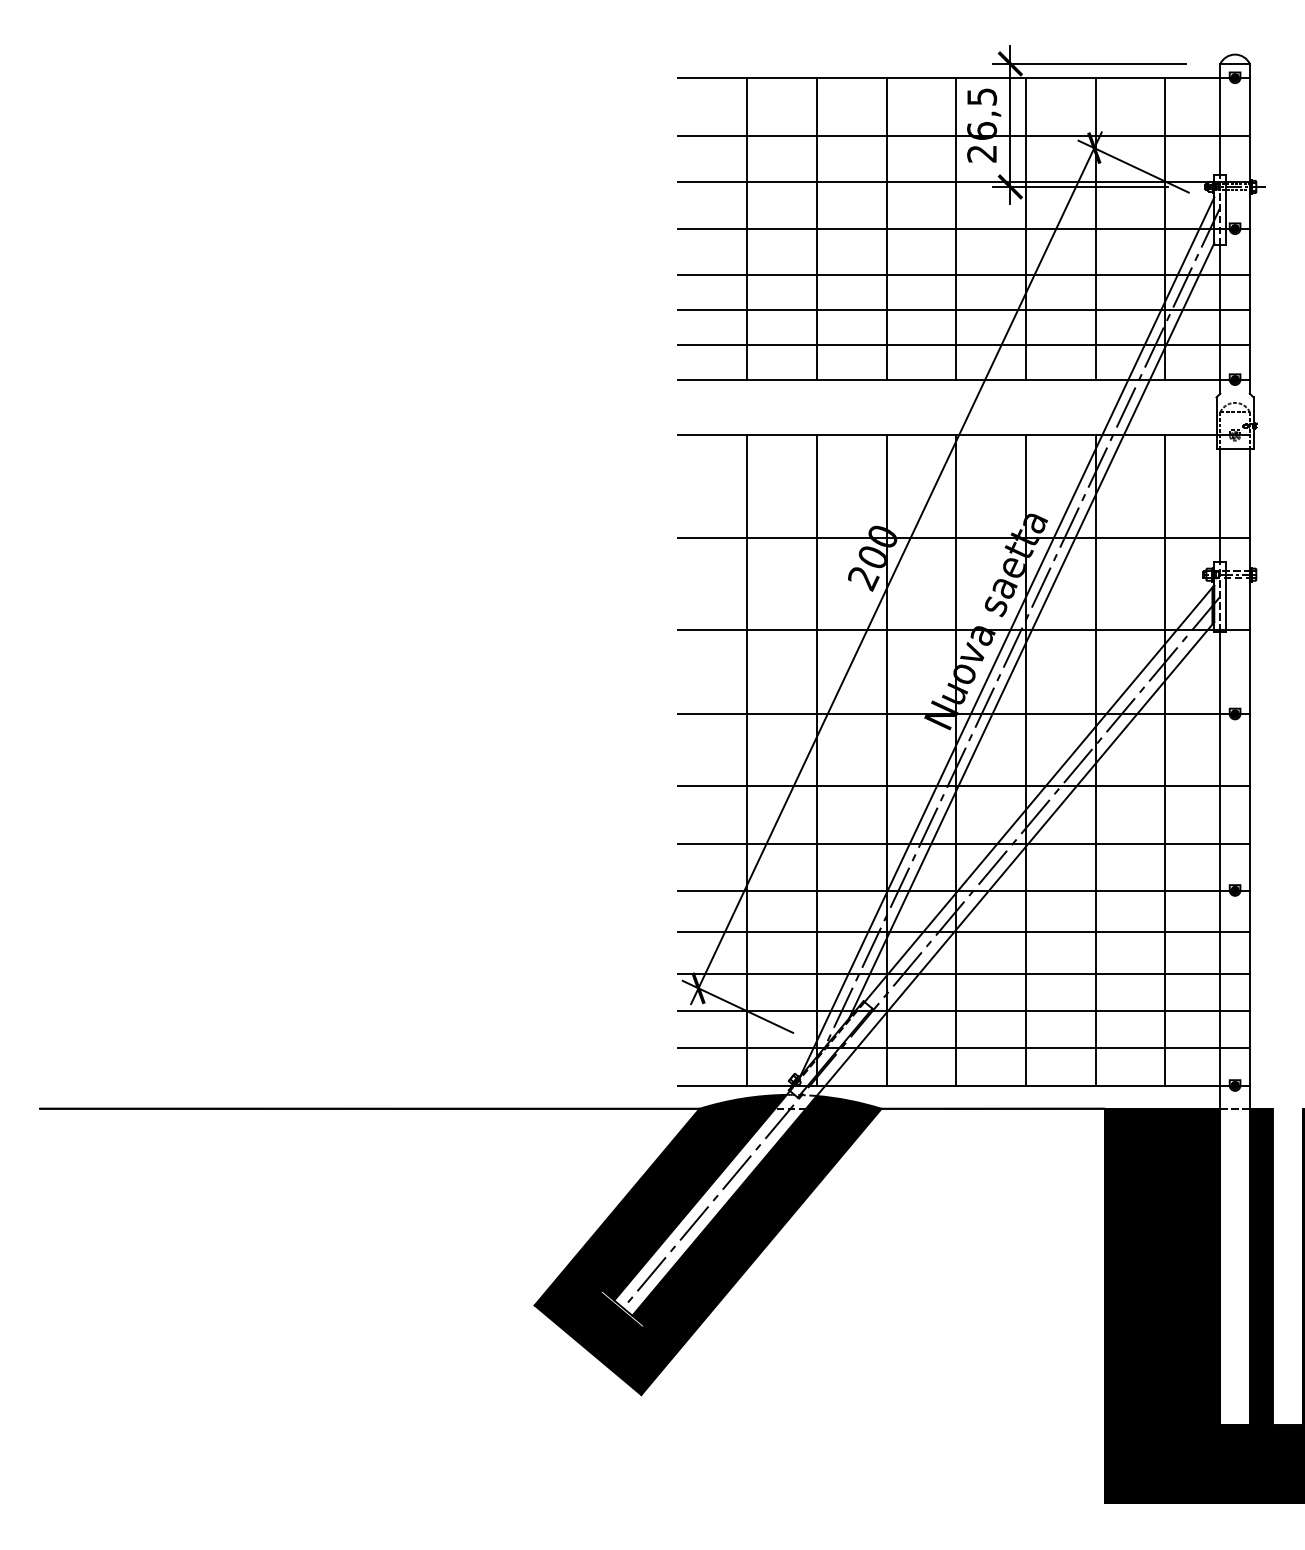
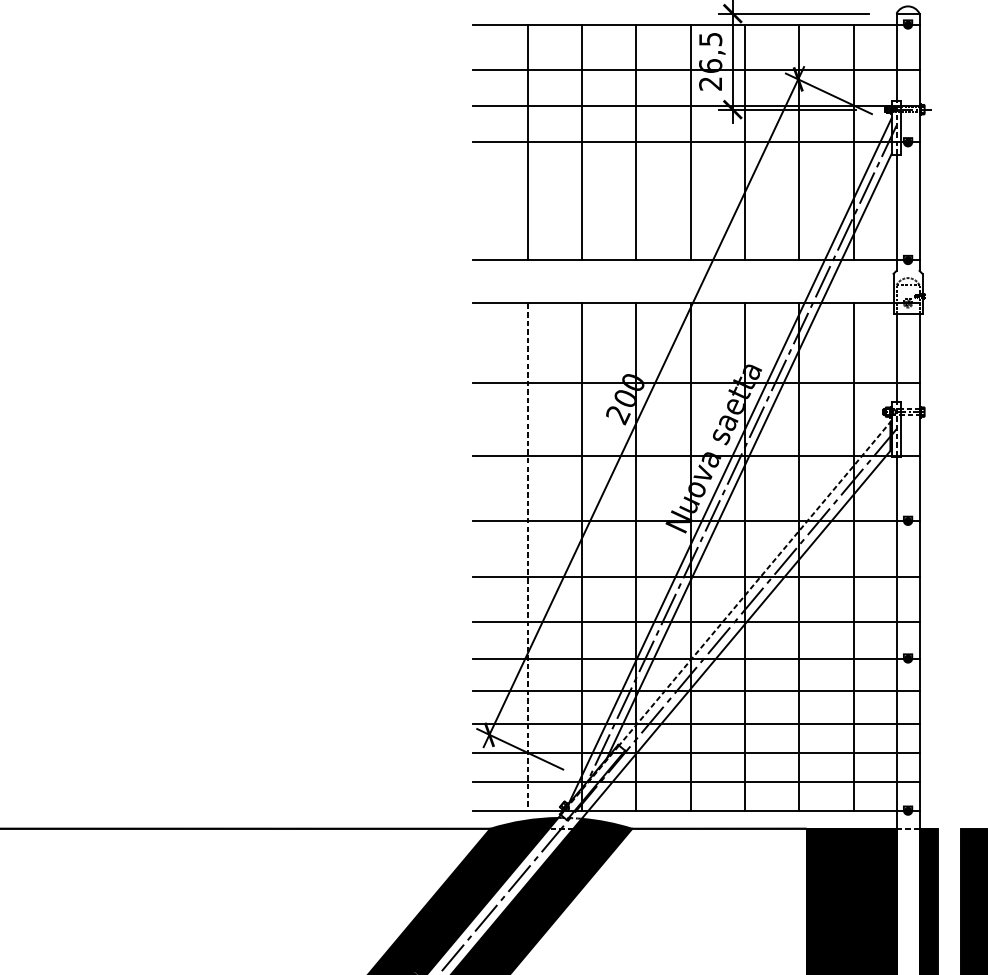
line: (963, 275) -> (696, 178), removed
line: (963, 310) -> (696, 206), removed
line: (963, 344) -> (696, 232), removed
line: (747, 760) -> (527, 557), solid -> dashed
line: (1039, 793) -> (755, 582), solid -> dashed

